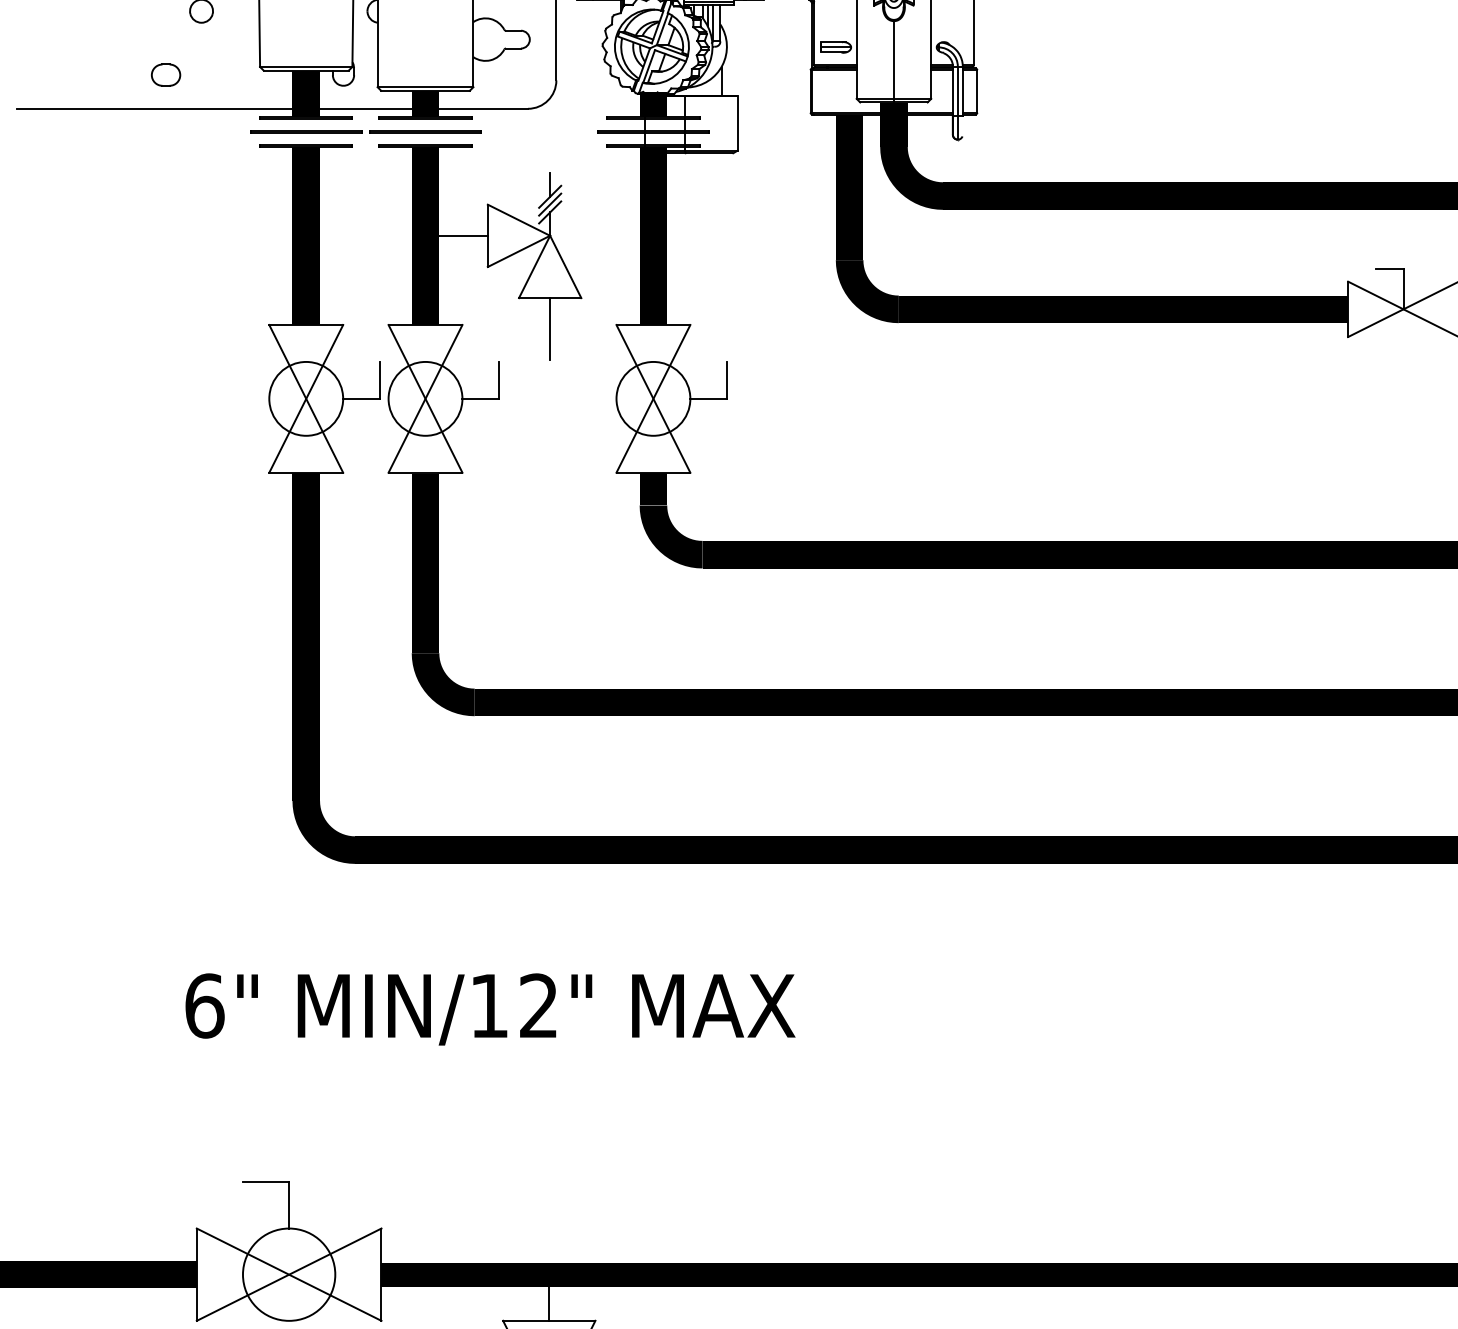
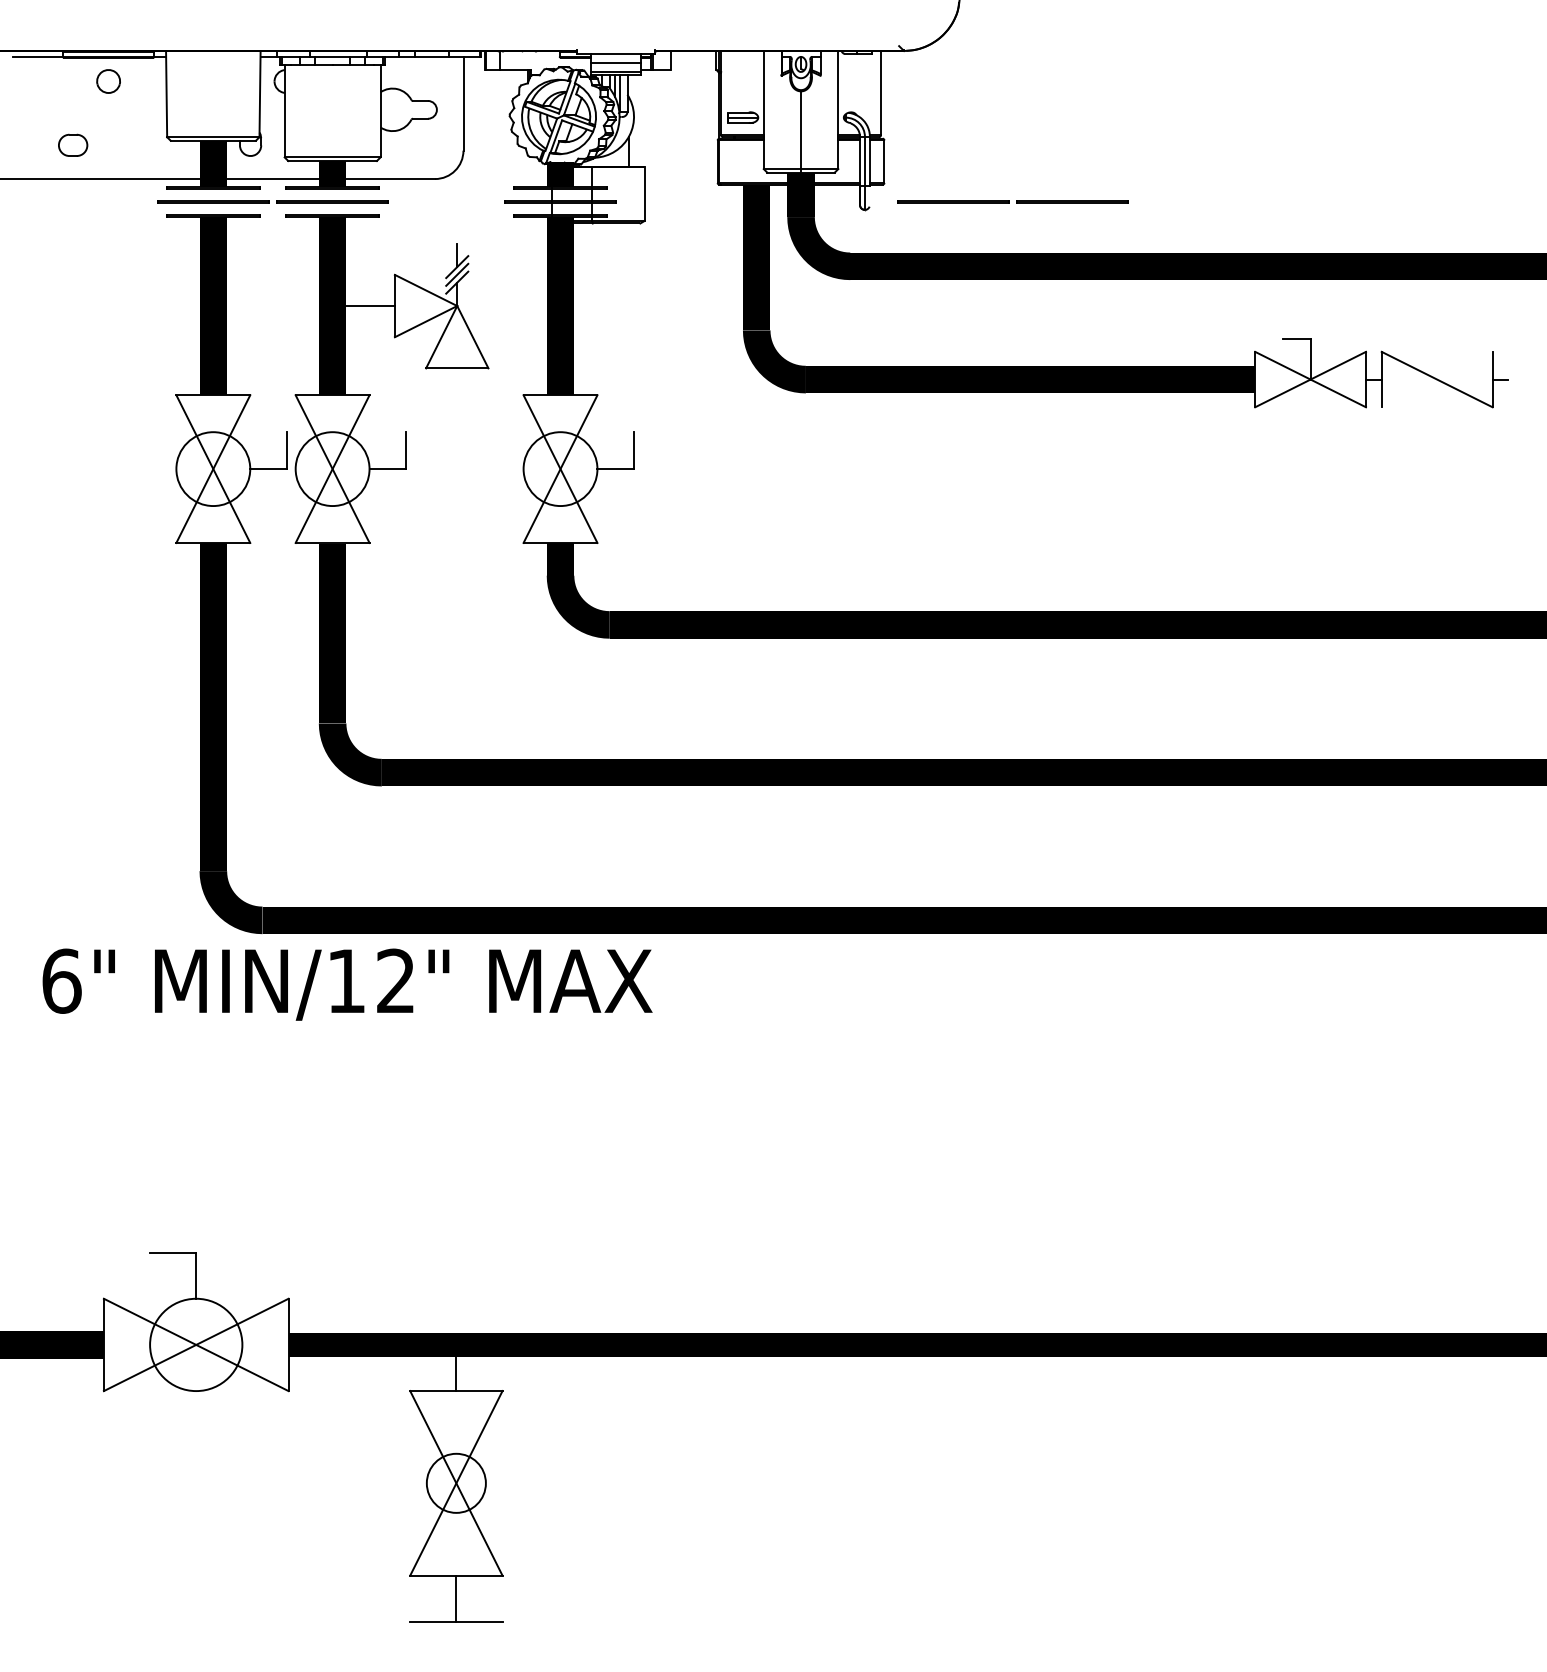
line: (1102, 131) -> (1009, 201), added
line: (550, 329) -> (457, 399), removed
text: (490, 1009) -> (347, 984), moved

